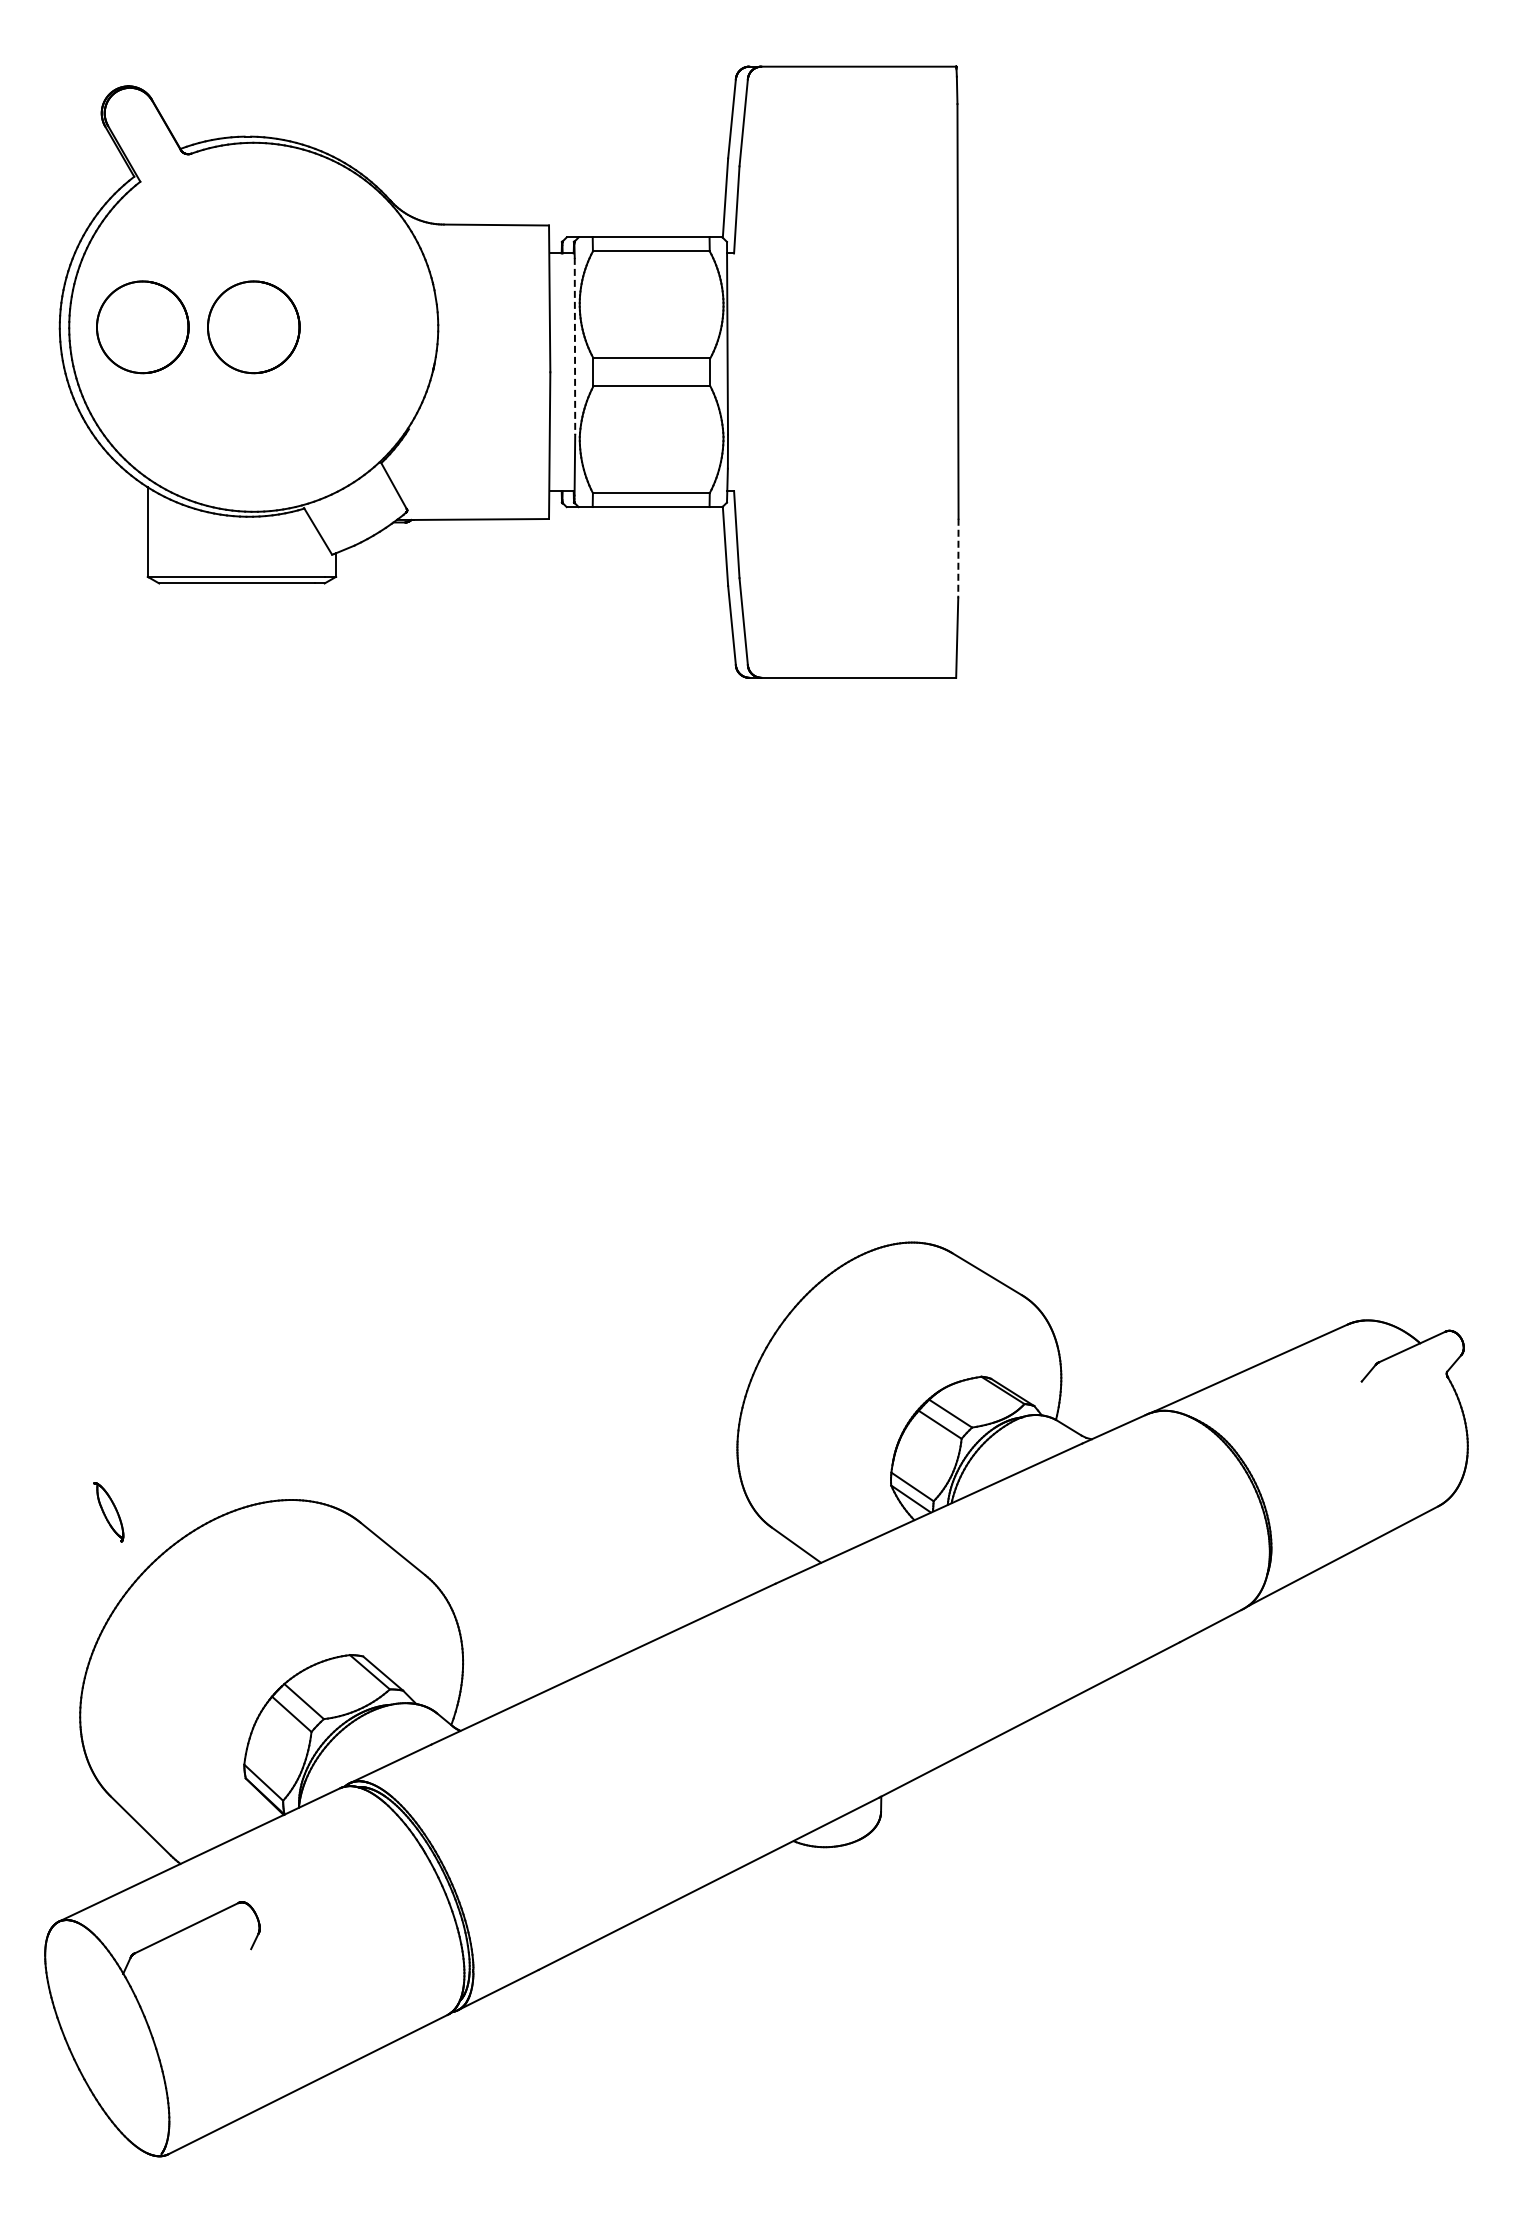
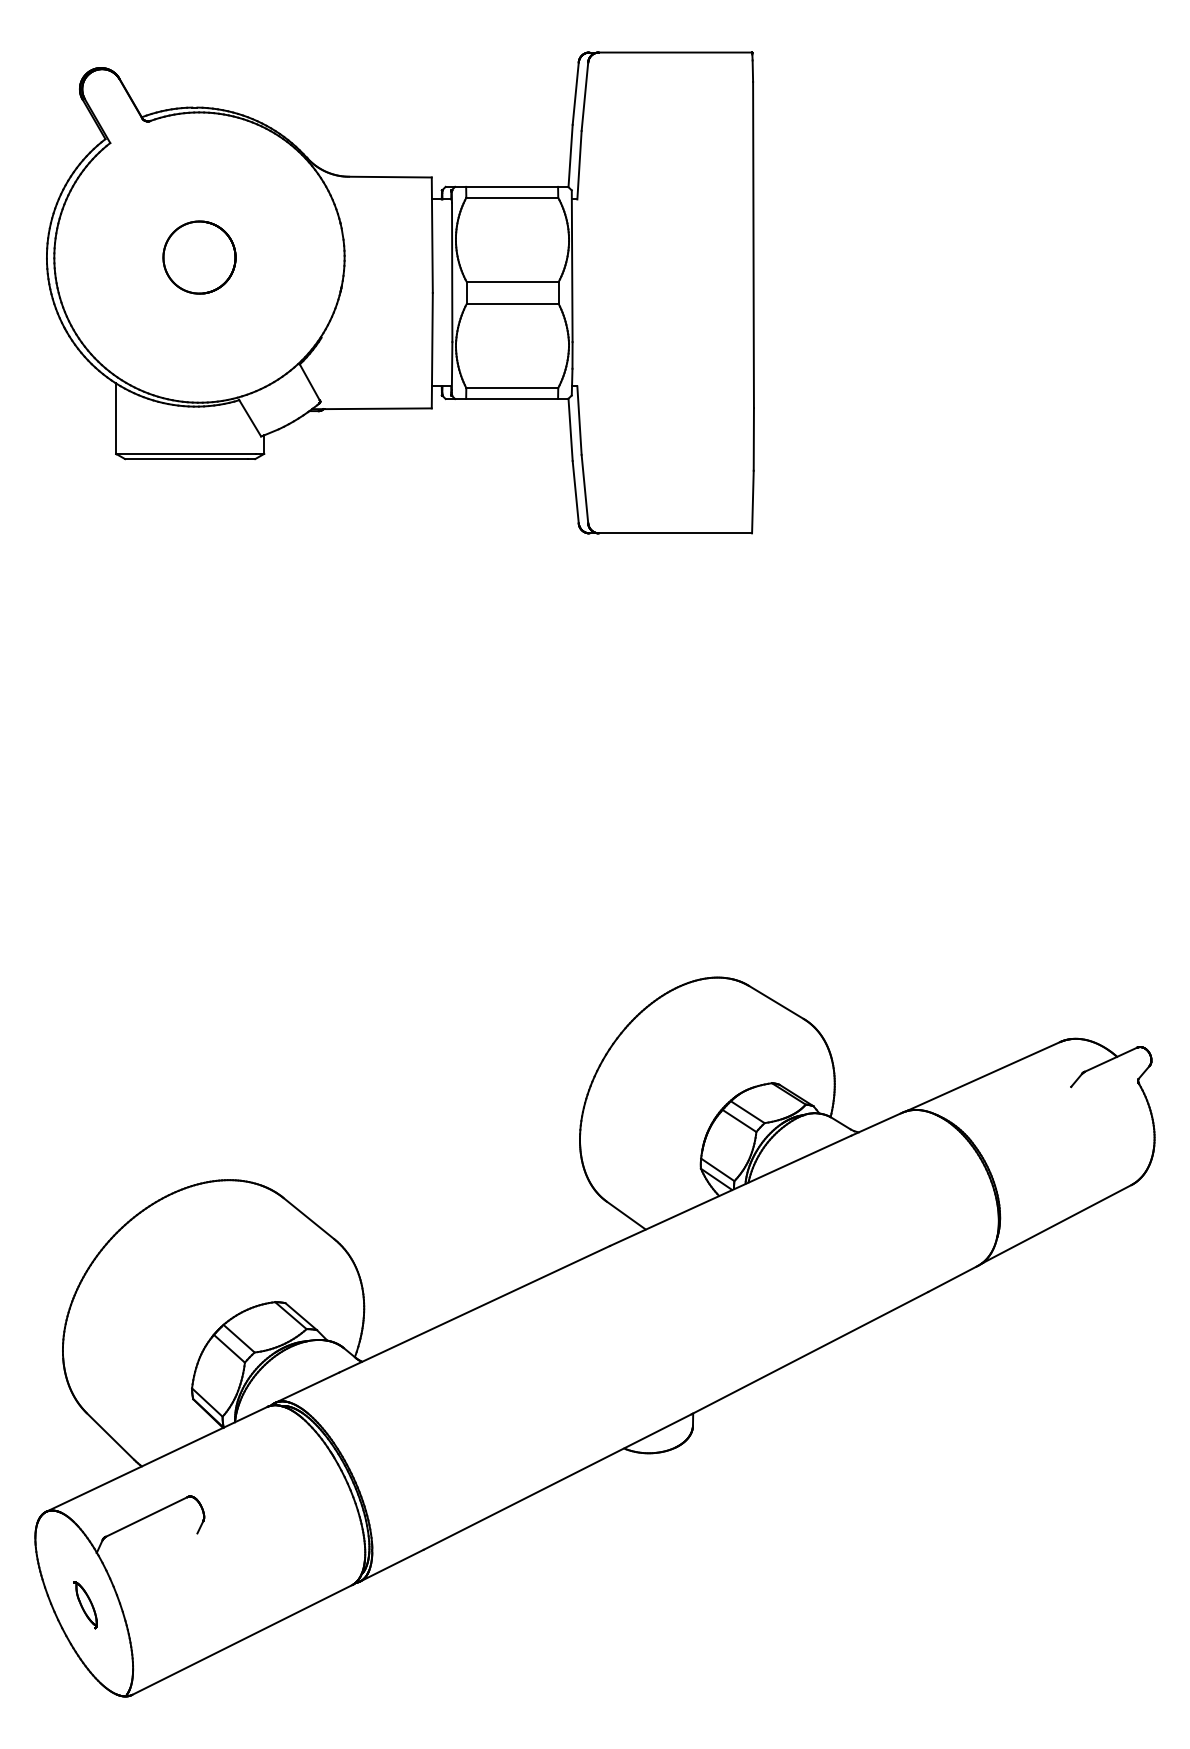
part: (142, 327) -> (111, 257), removed
line: (574, 346) -> (451, 272), dashed -> solid
line: (958, 558) -> (753, 439), dashed -> solid
part: (108, 1512) -> (85, 1605), moved

